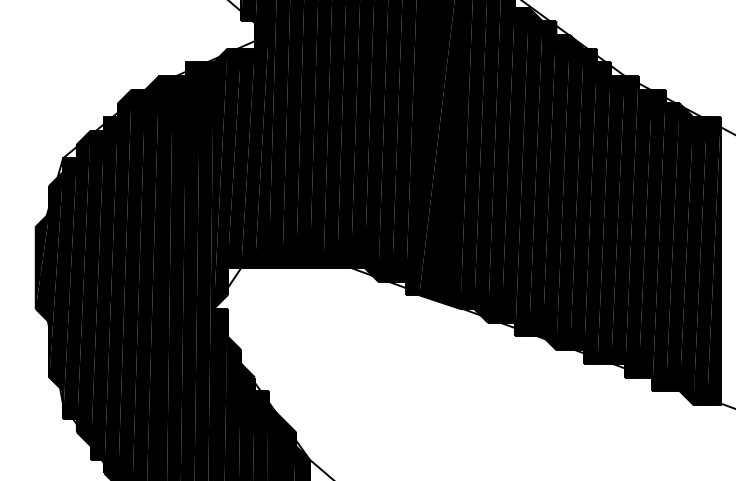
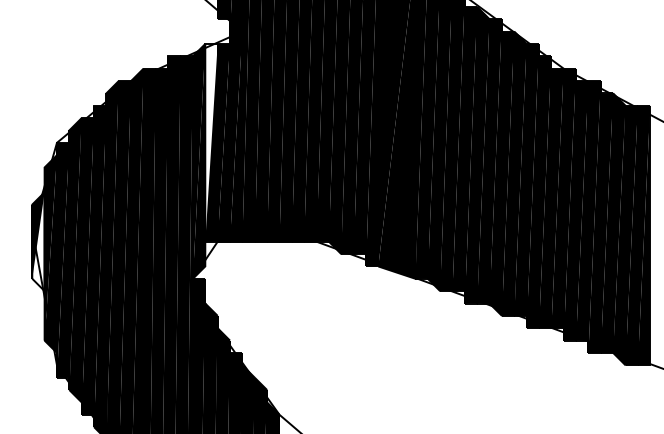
fill: (234, 157) -> (211, 142), removed
fill: (42, 267) -> (38, 241), removed

